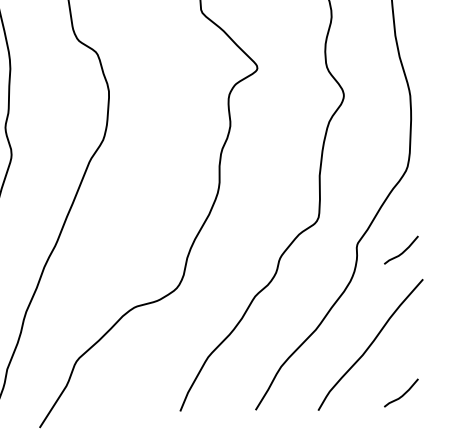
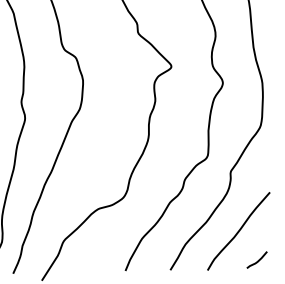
curve: (402, 250) -> (257, 175), removed

